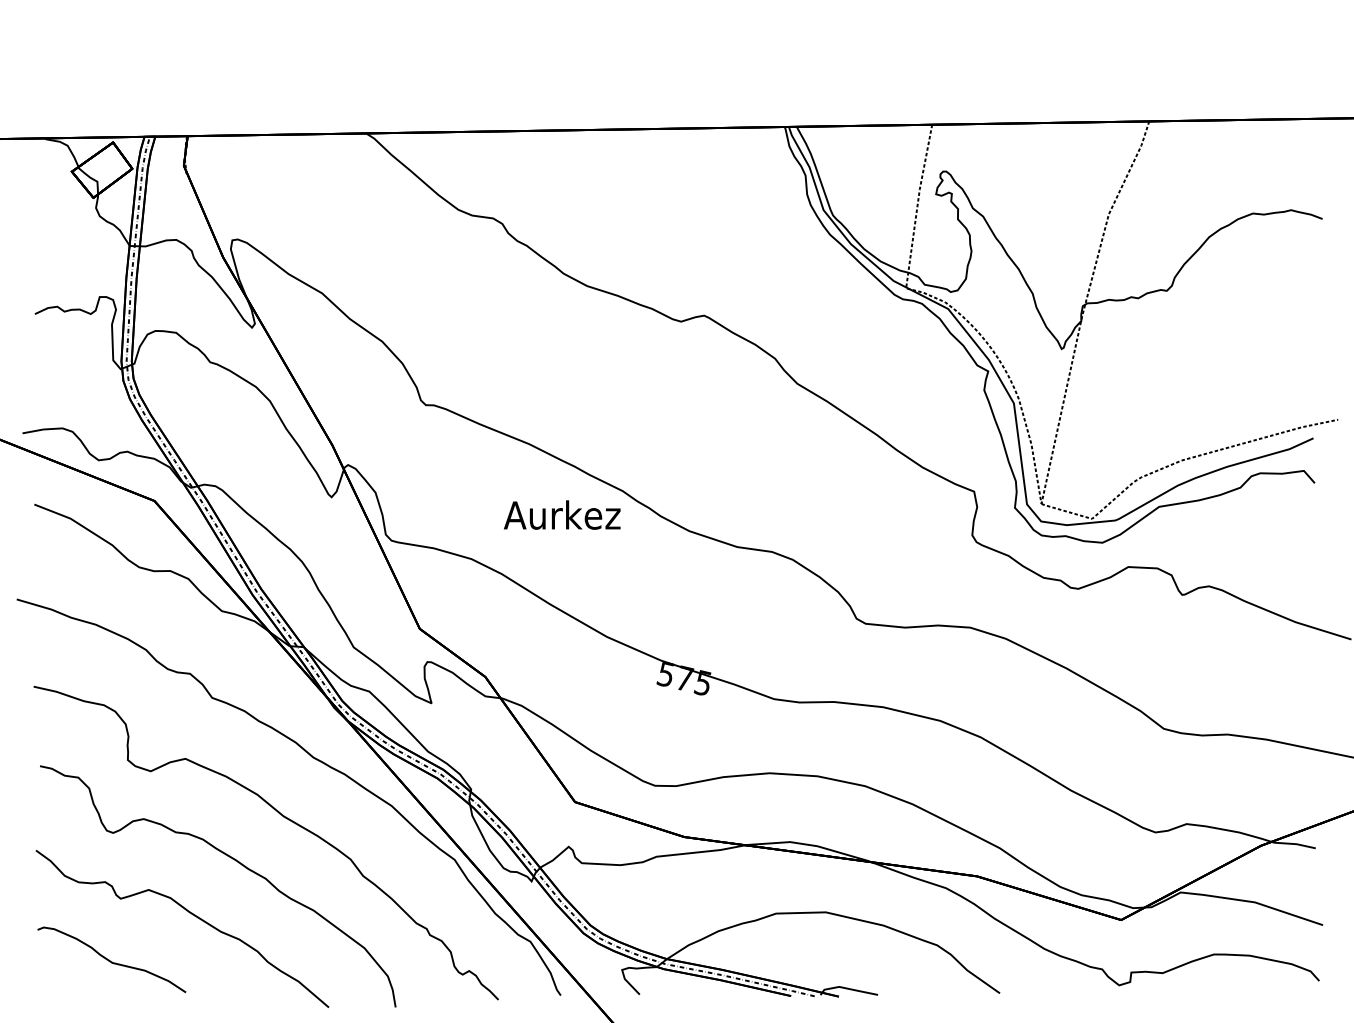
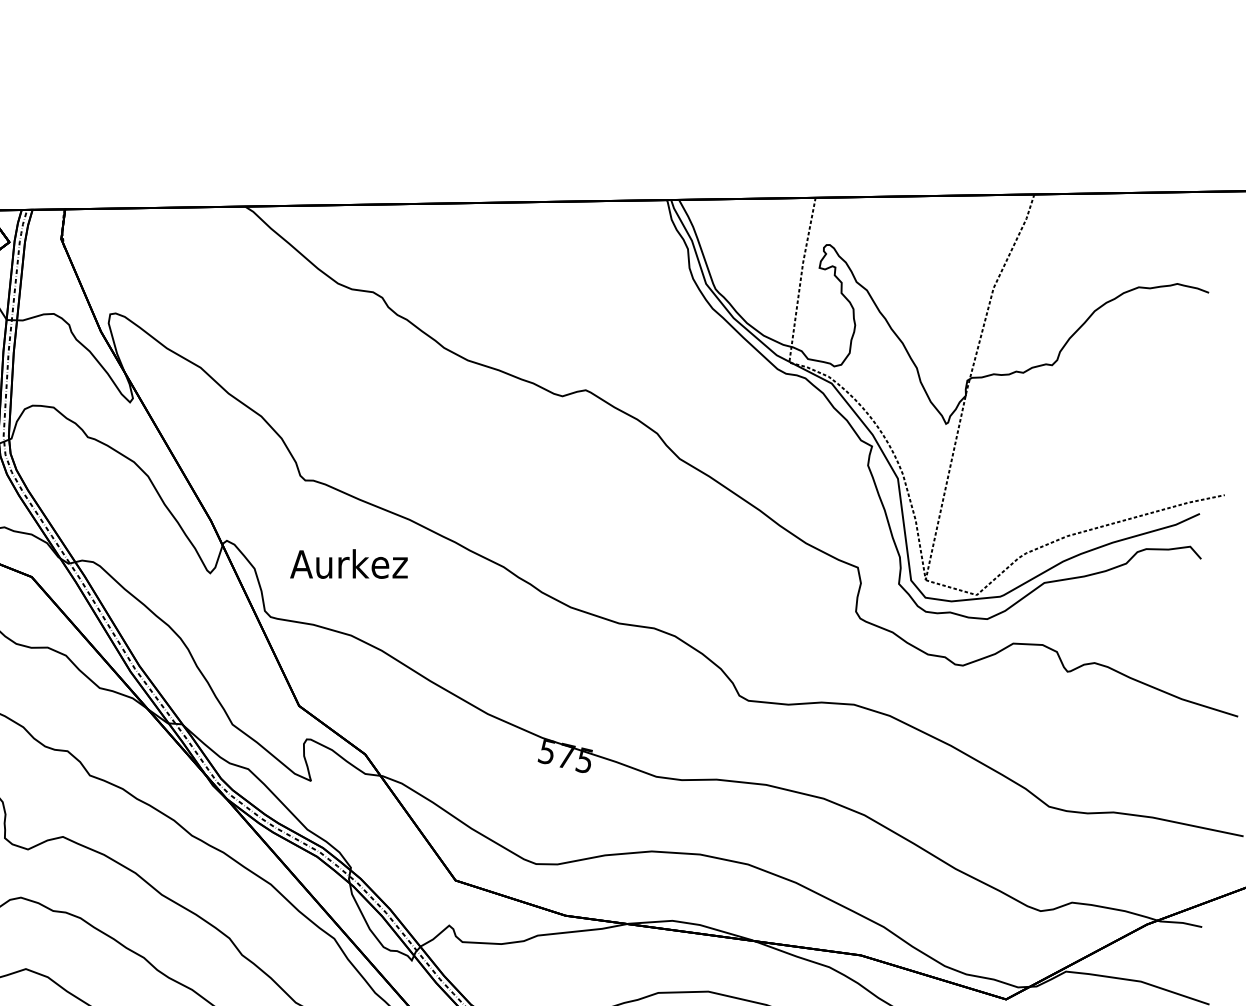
text: (562, 514) -> (349, 563), moved

